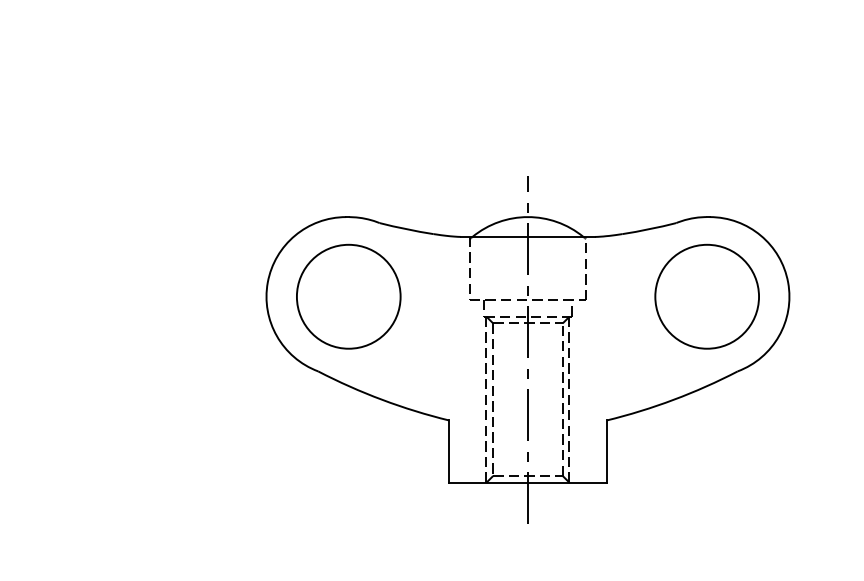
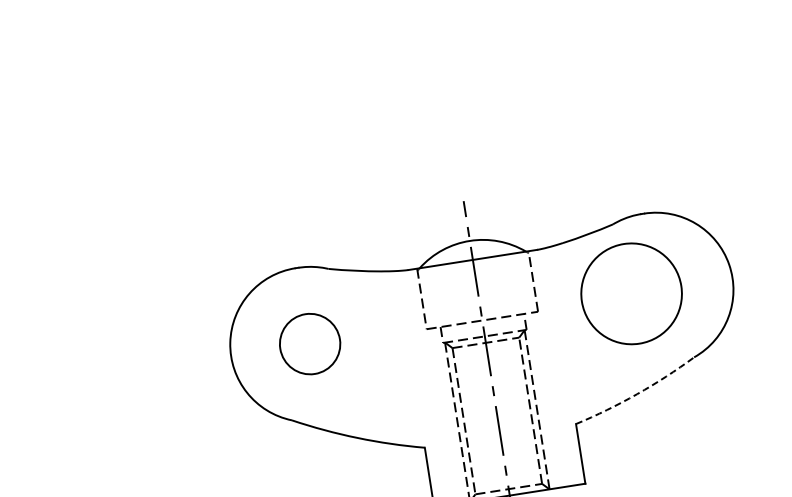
part: (348, 296) -> (309, 344), size x0.6
part: (706, 296) -> (630, 293), moved
arc: (673, 399) -> (636, 393), solid -> dashed

